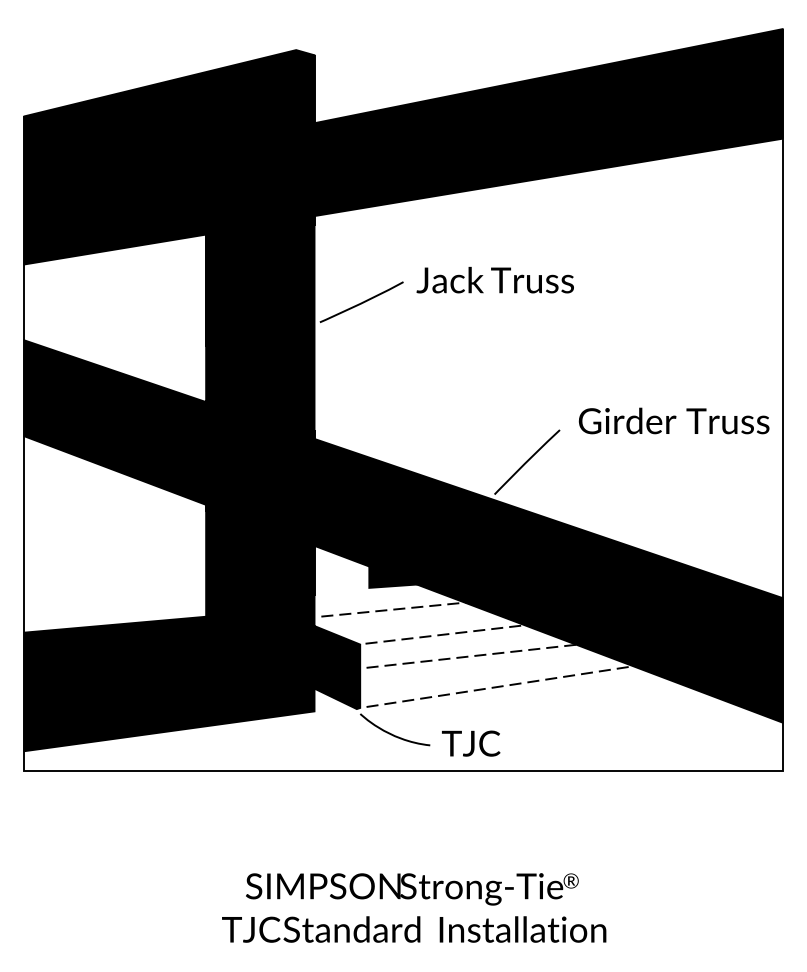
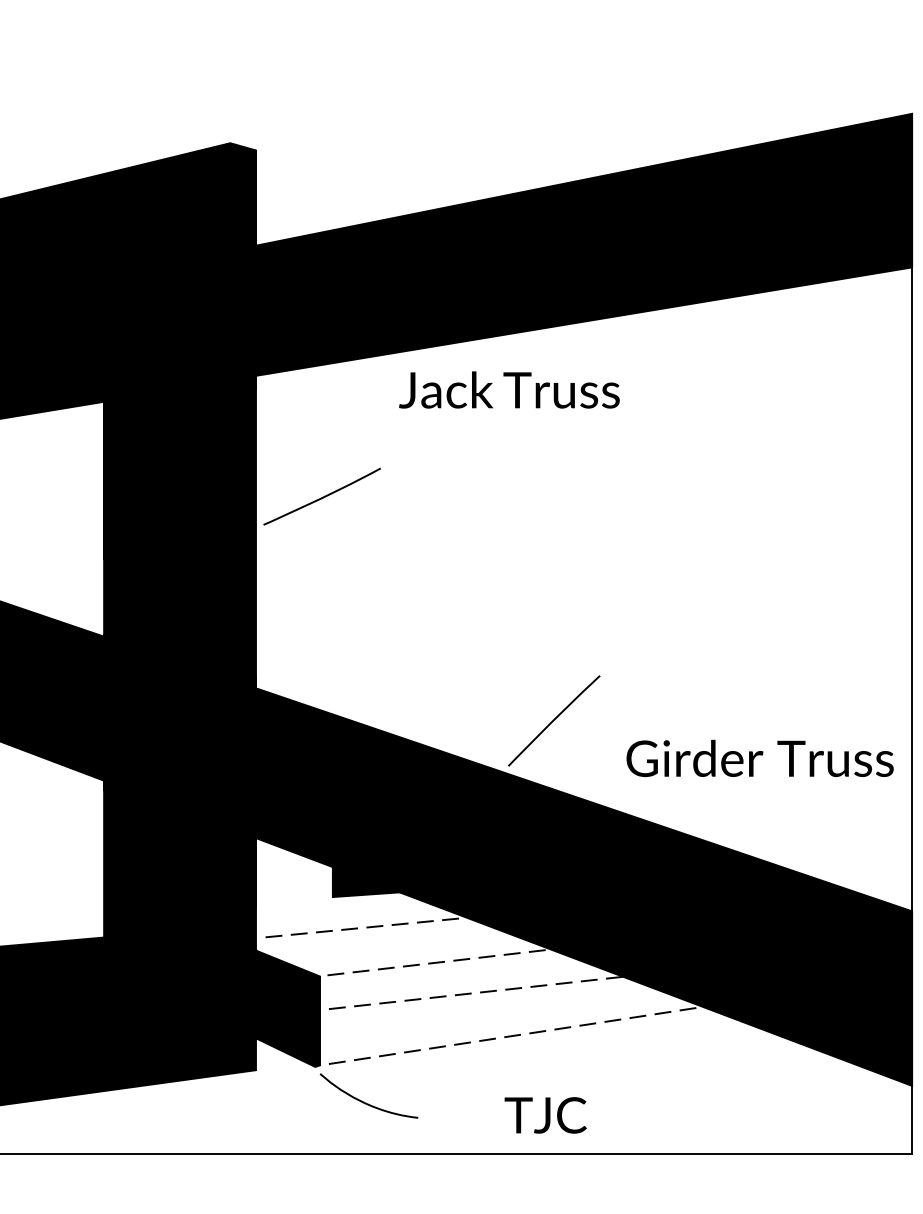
text: (494, 279) -> (508, 389), moved
text: (673, 420) -> (759, 757), moved
text: (471, 743) -> (546, 1115), moved

